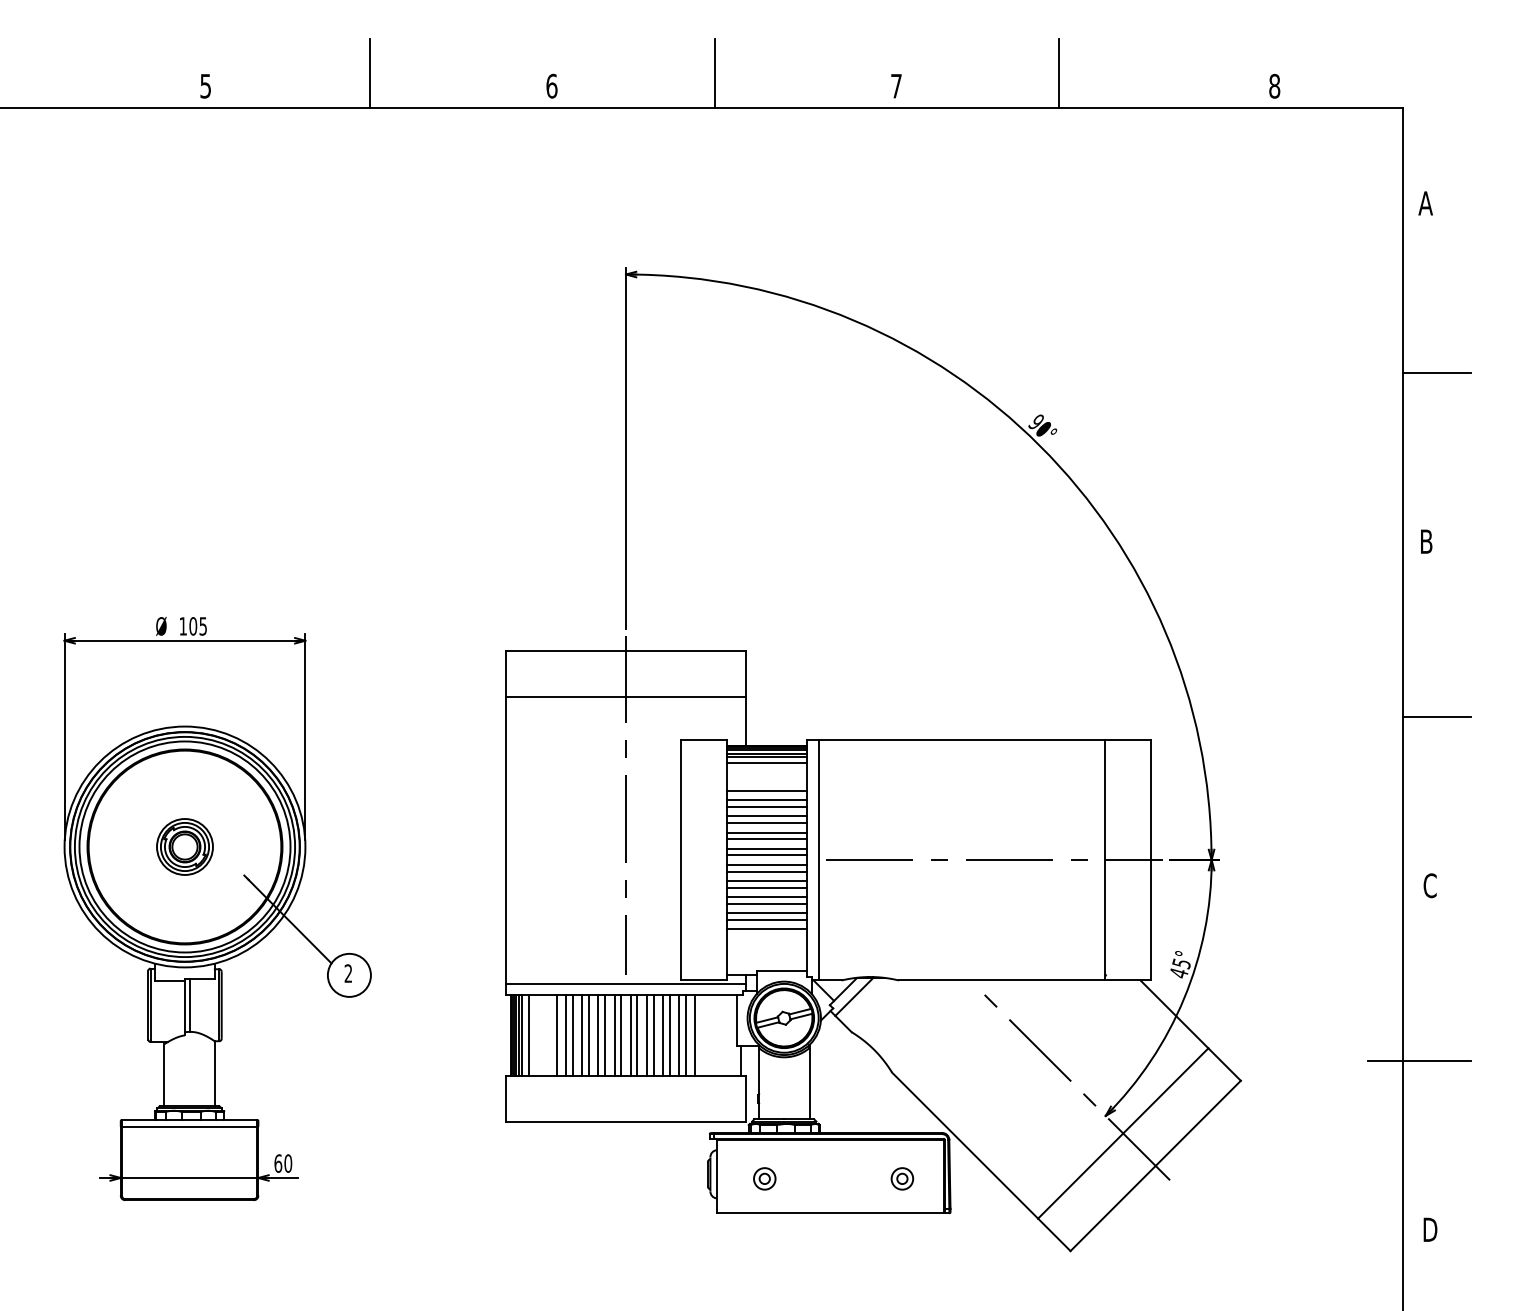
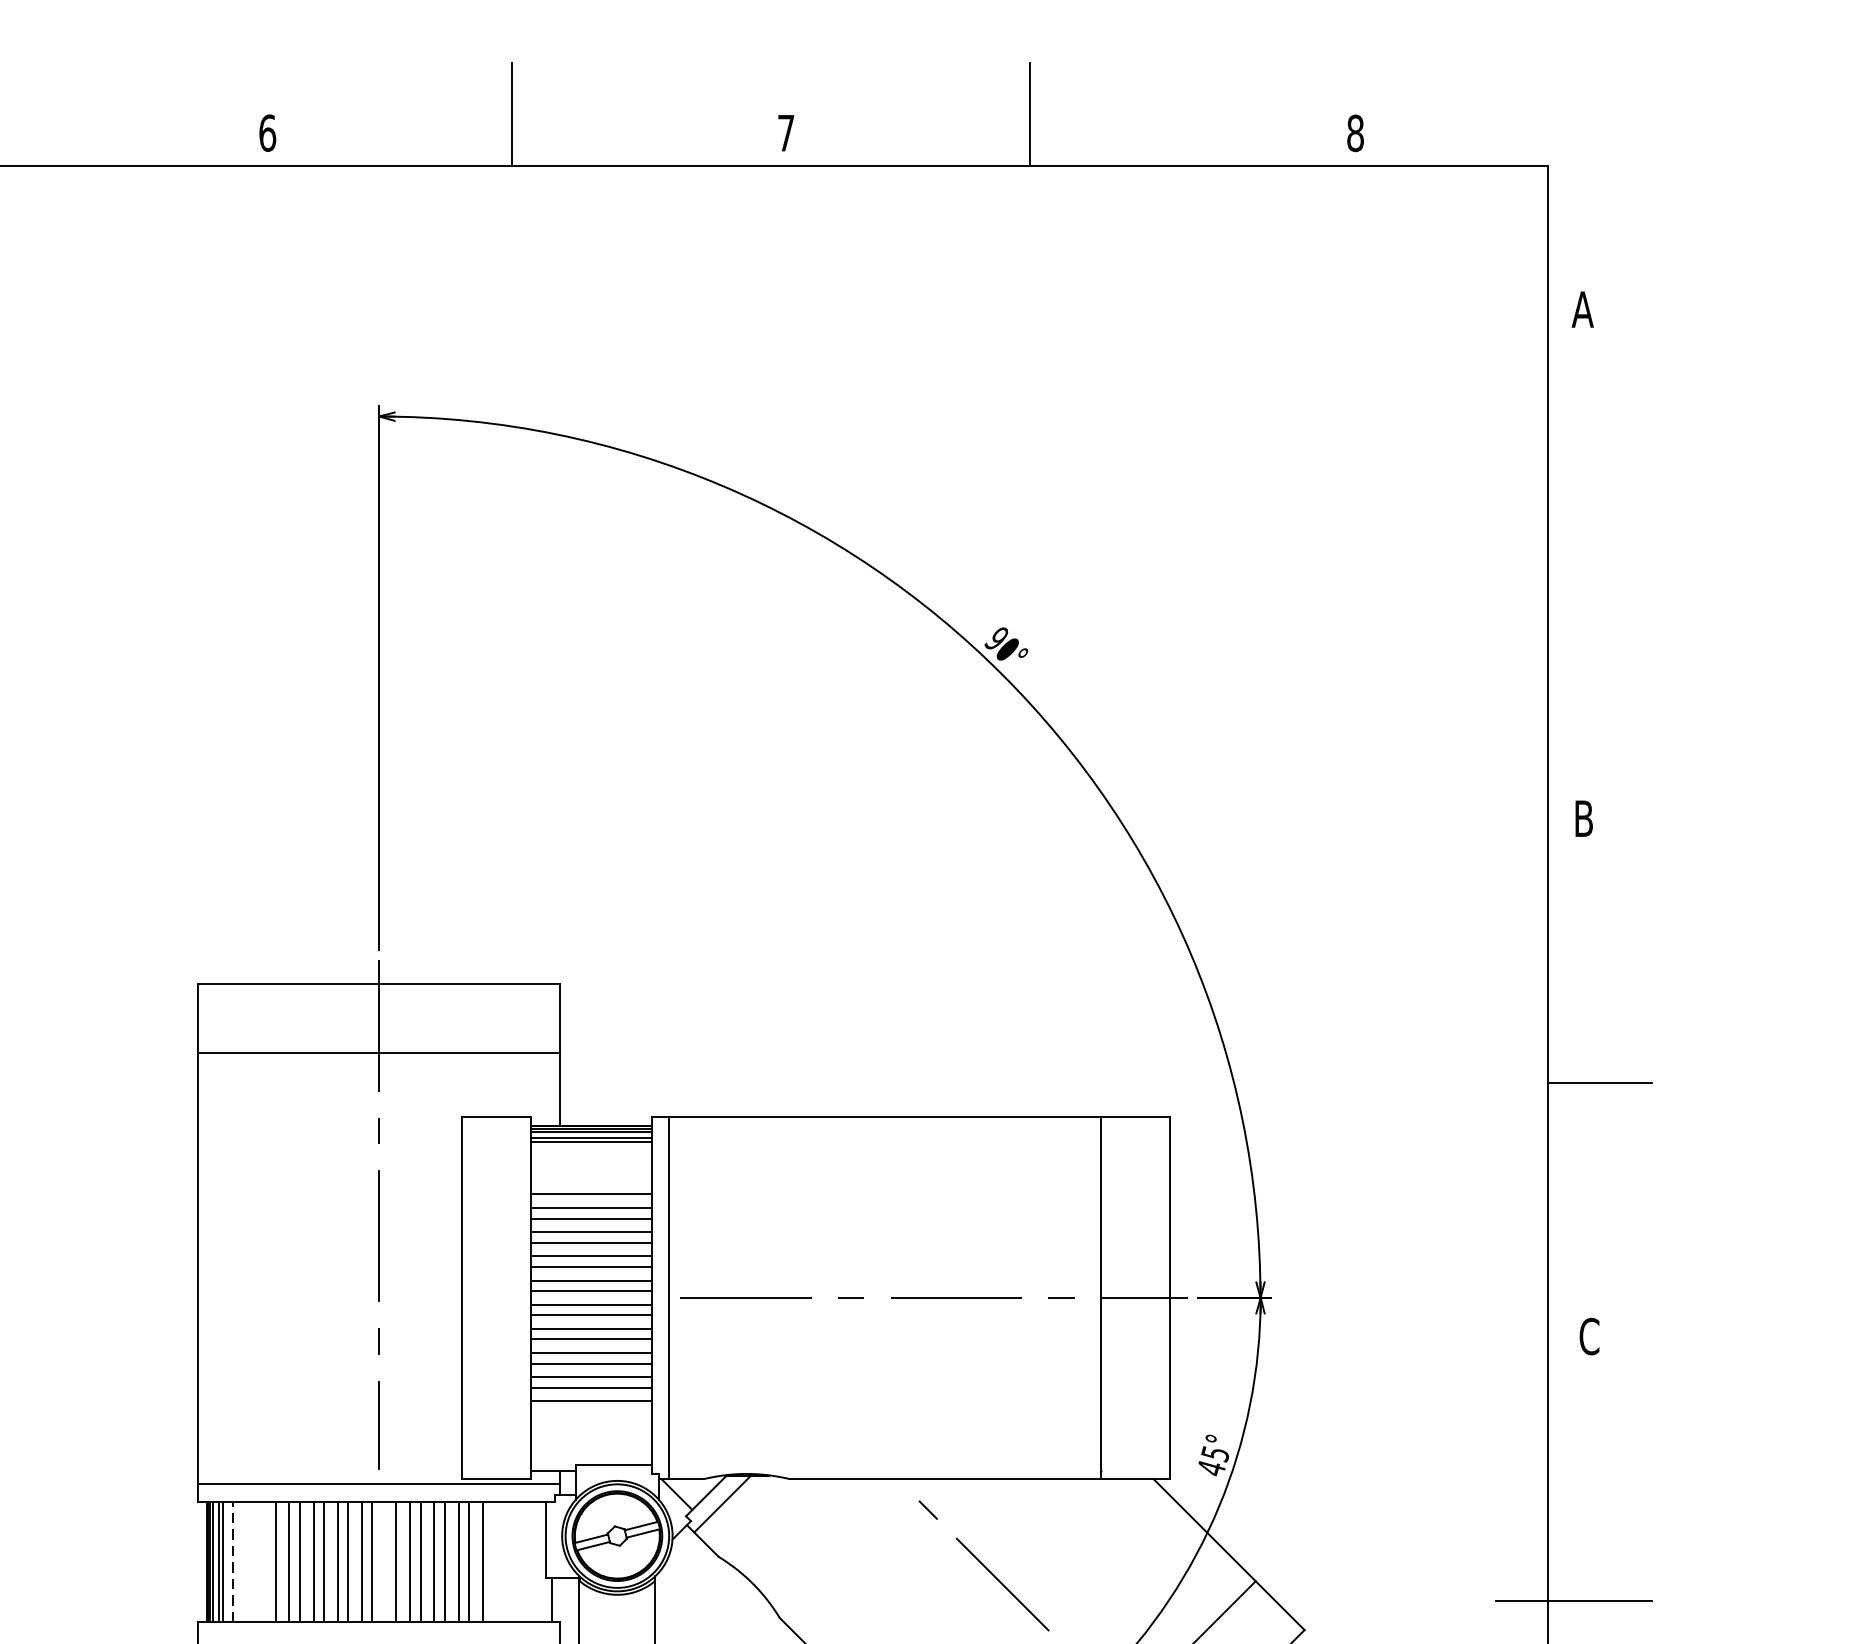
line: (1436, 373) -> (1599, 565), removed
line: (766, 762) -> (590, 1151), removed
line: (528, 1035) -> (232, 1561), solid -> dashed
line: (630, 1035) -> (385, 1561), removed

